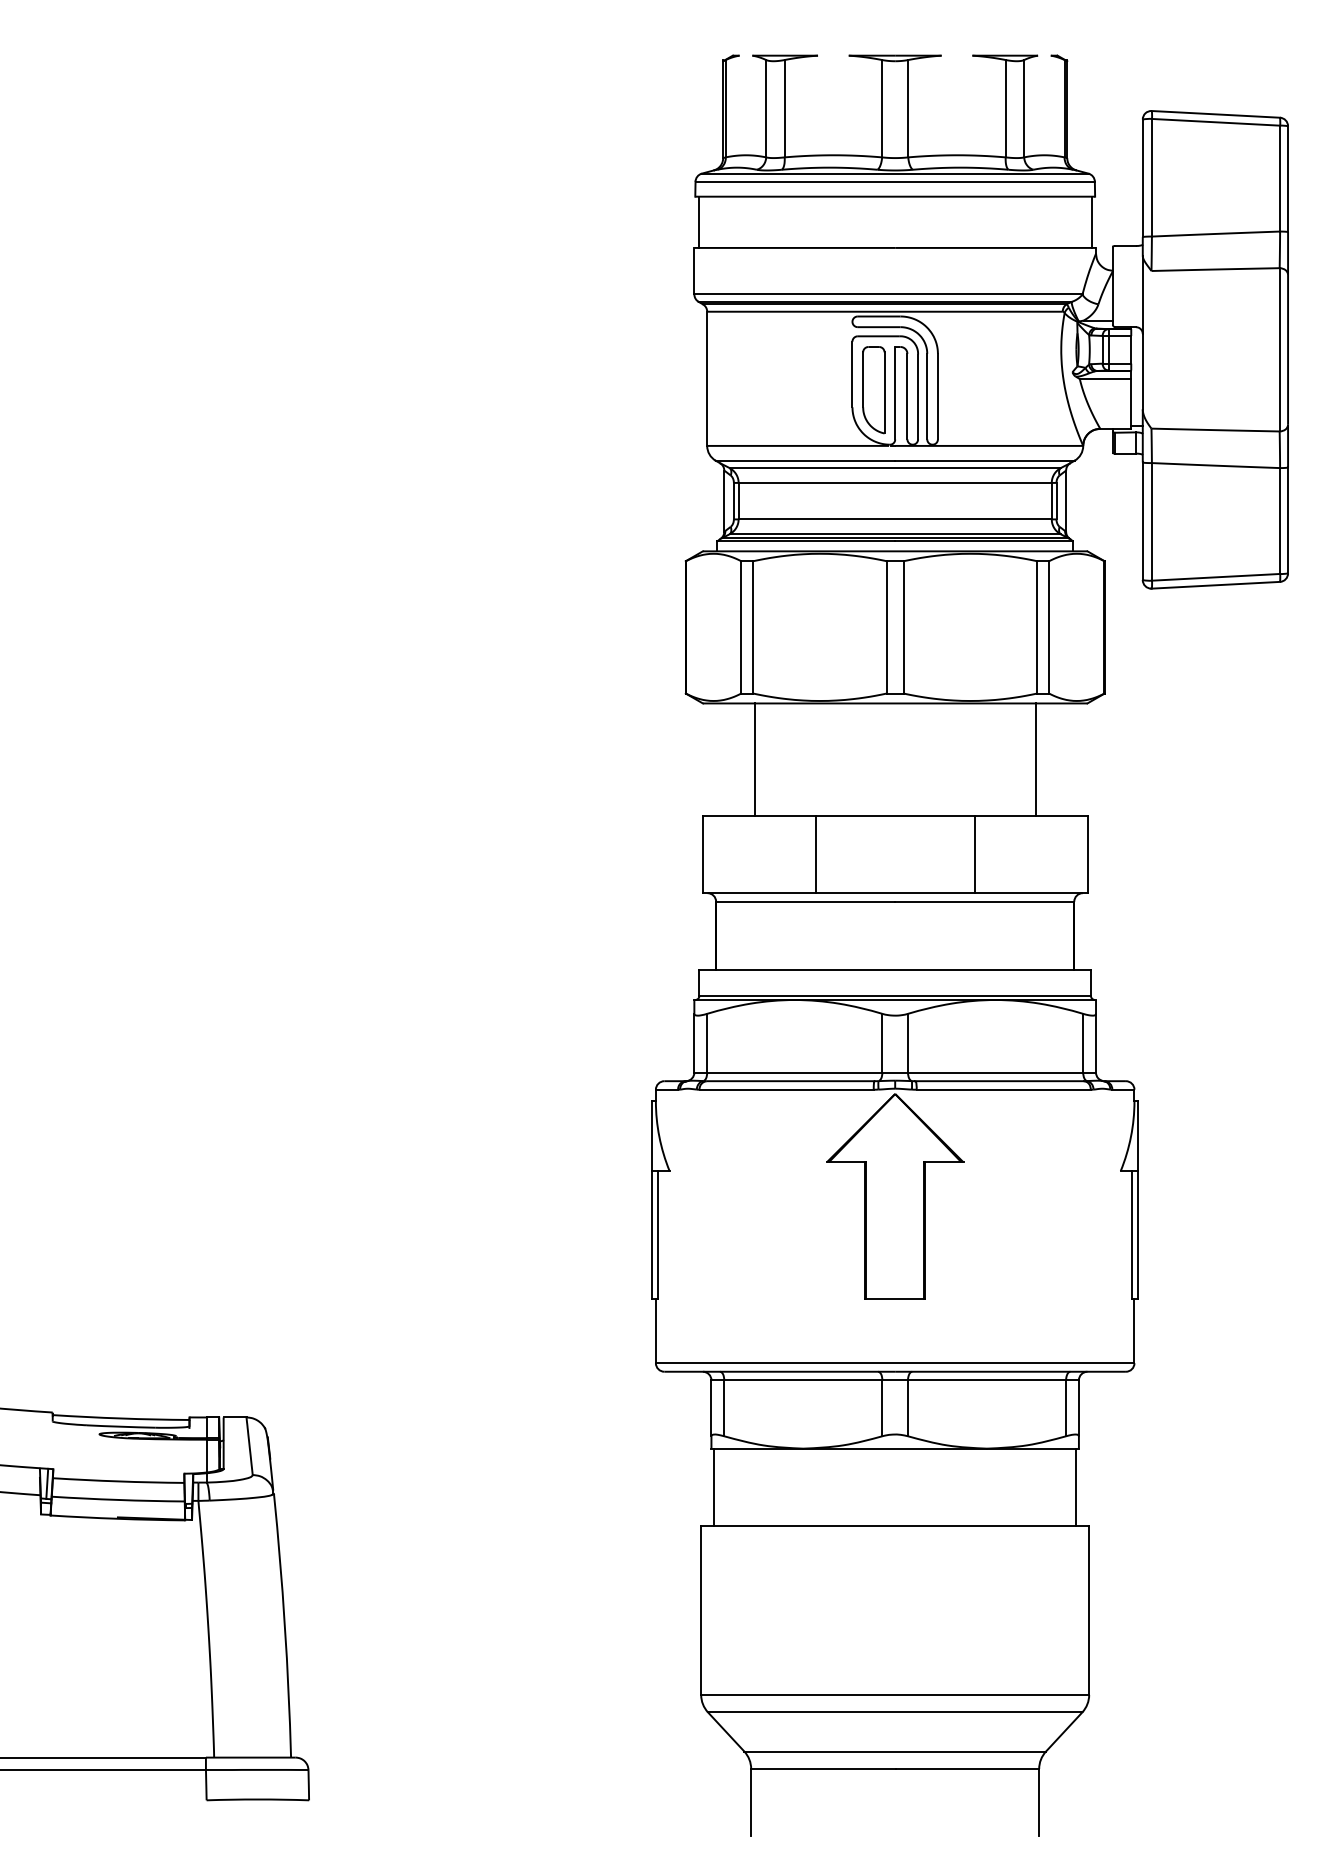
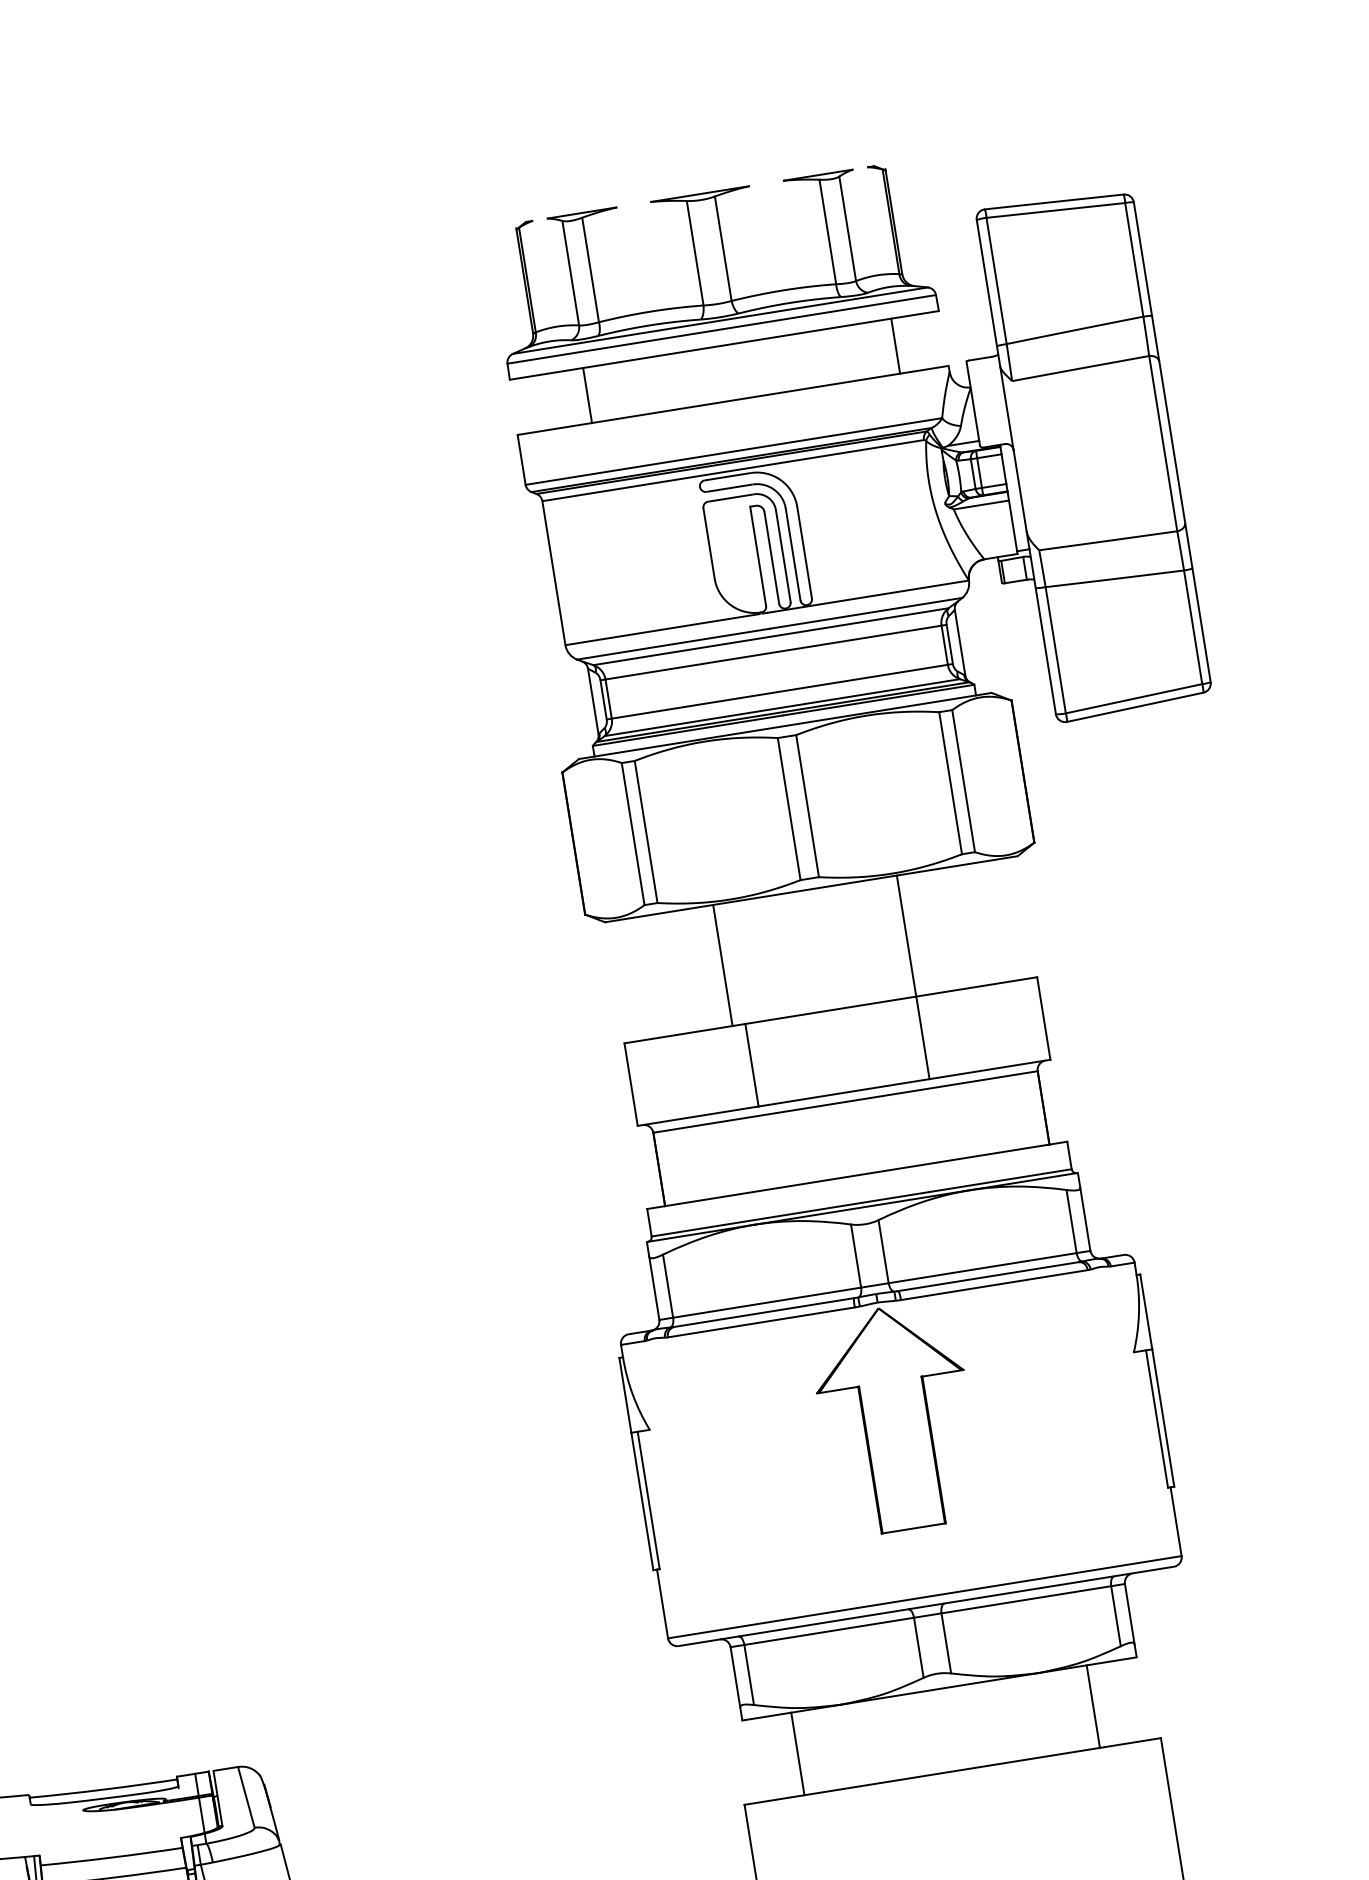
line: (698, 221) -> (587, 394), moved
line: (1091, 221) -> (895, 345), moved
part: (873, 390) -> (734, 557), removed
line: (754, 759) -> (722, 965), moved
line: (1035, 759) -> (906, 935), moved
line: (714, 1486) -> (798, 1753), moved
line: (1076, 1486) -> (1093, 1705), moved

